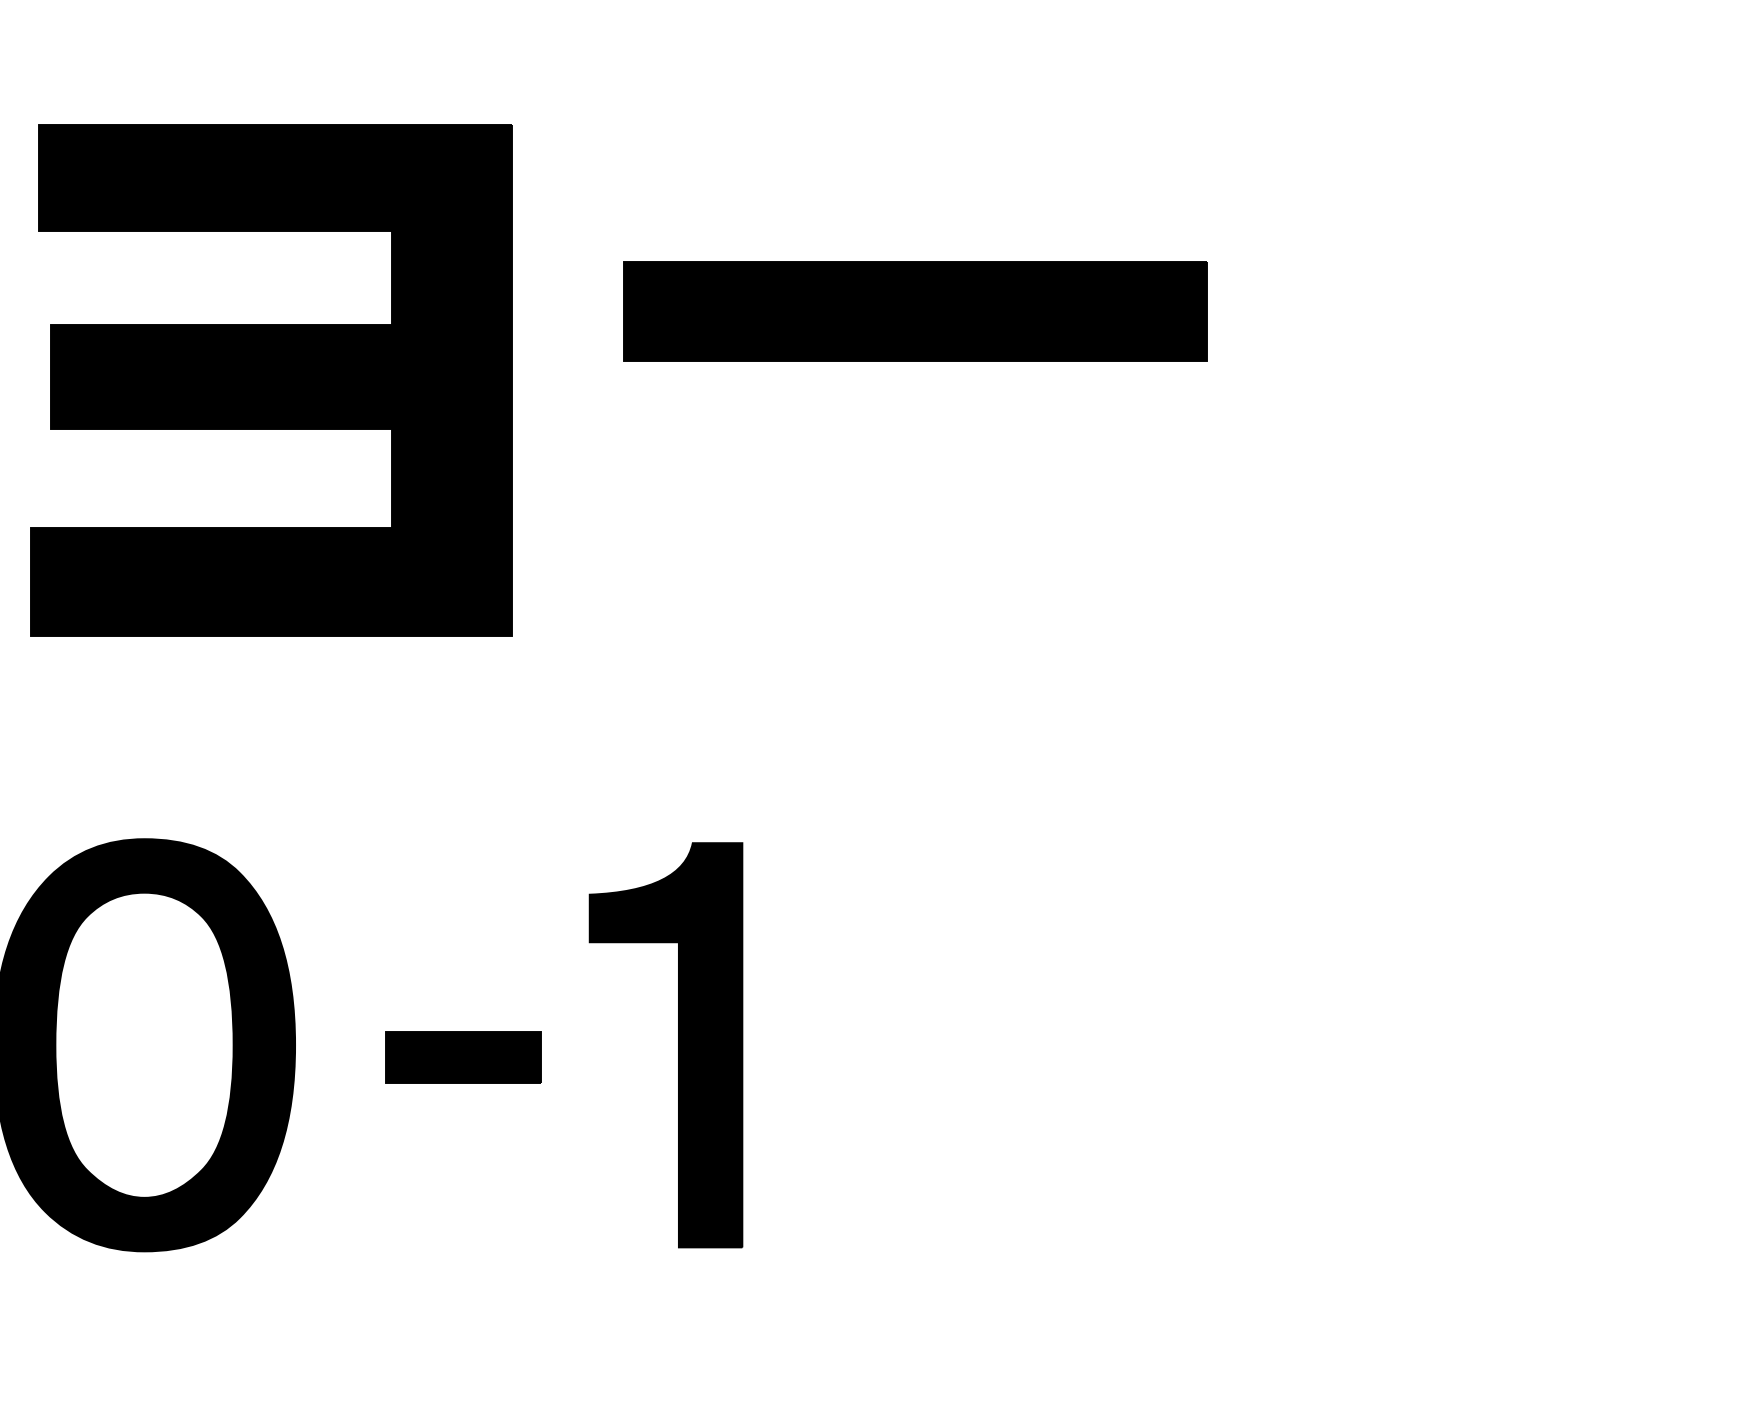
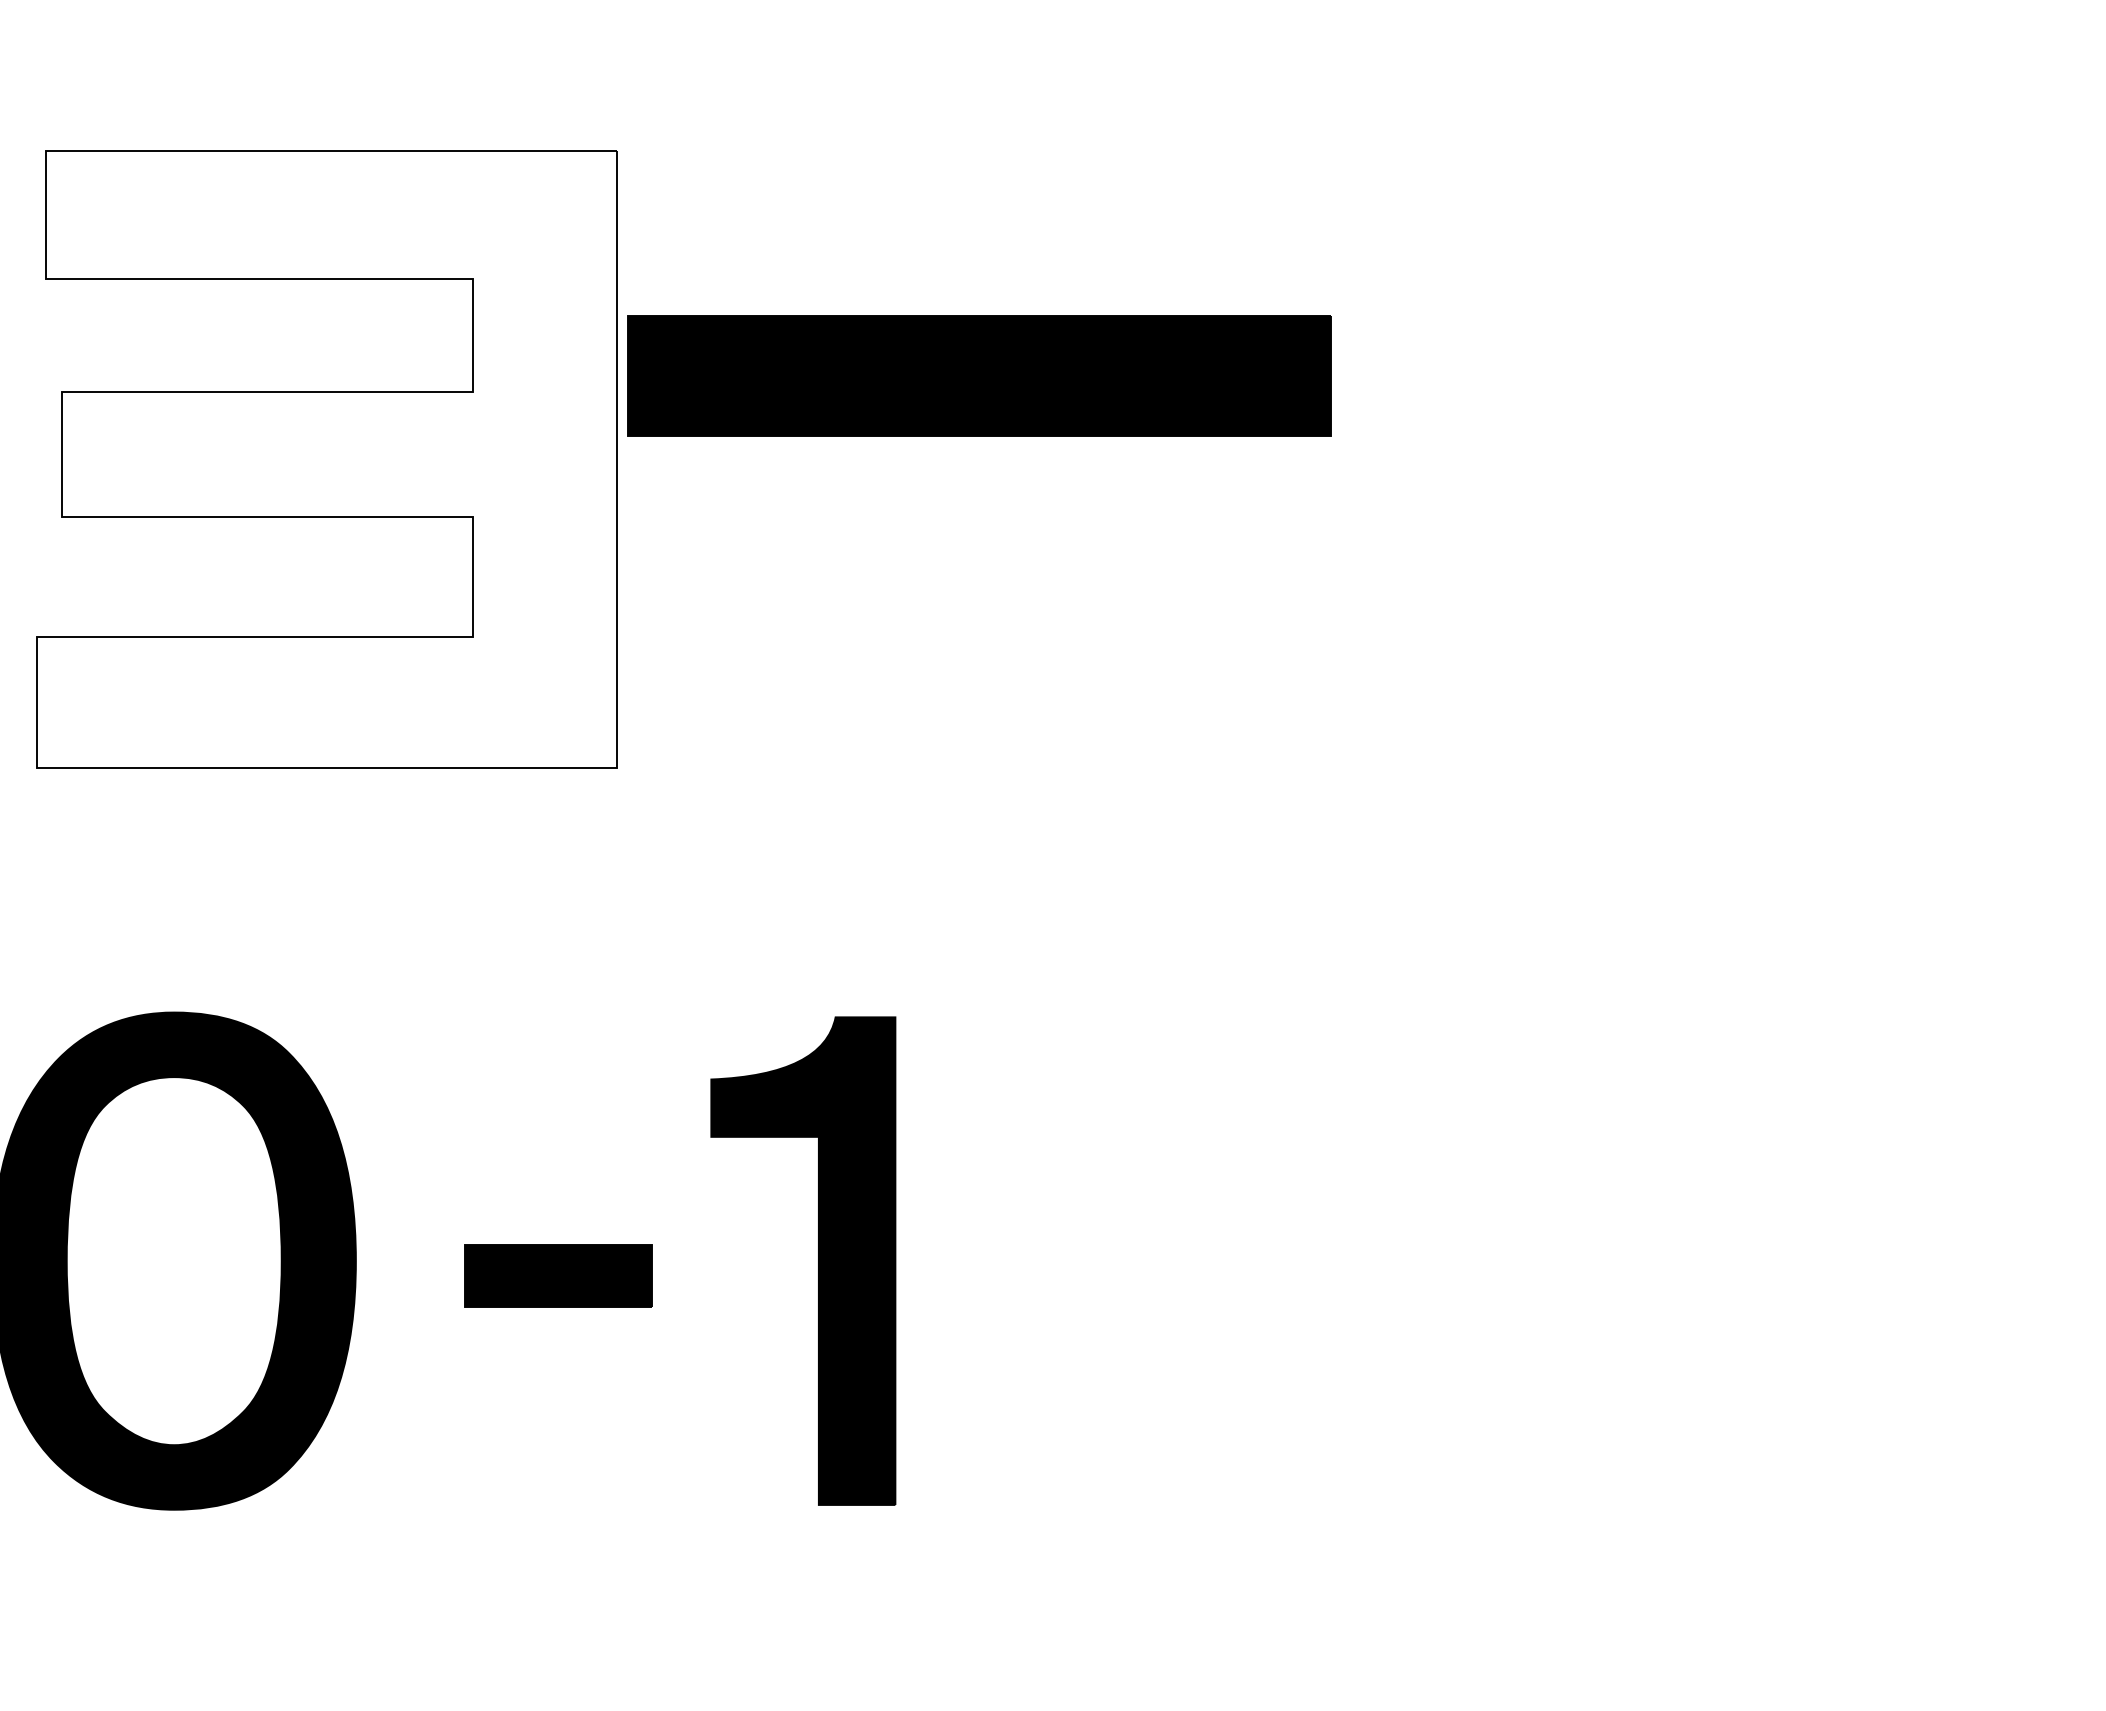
part: (915, 311) -> (979, 375), moved
fill: (271, 380) -> (327, 459), removed

